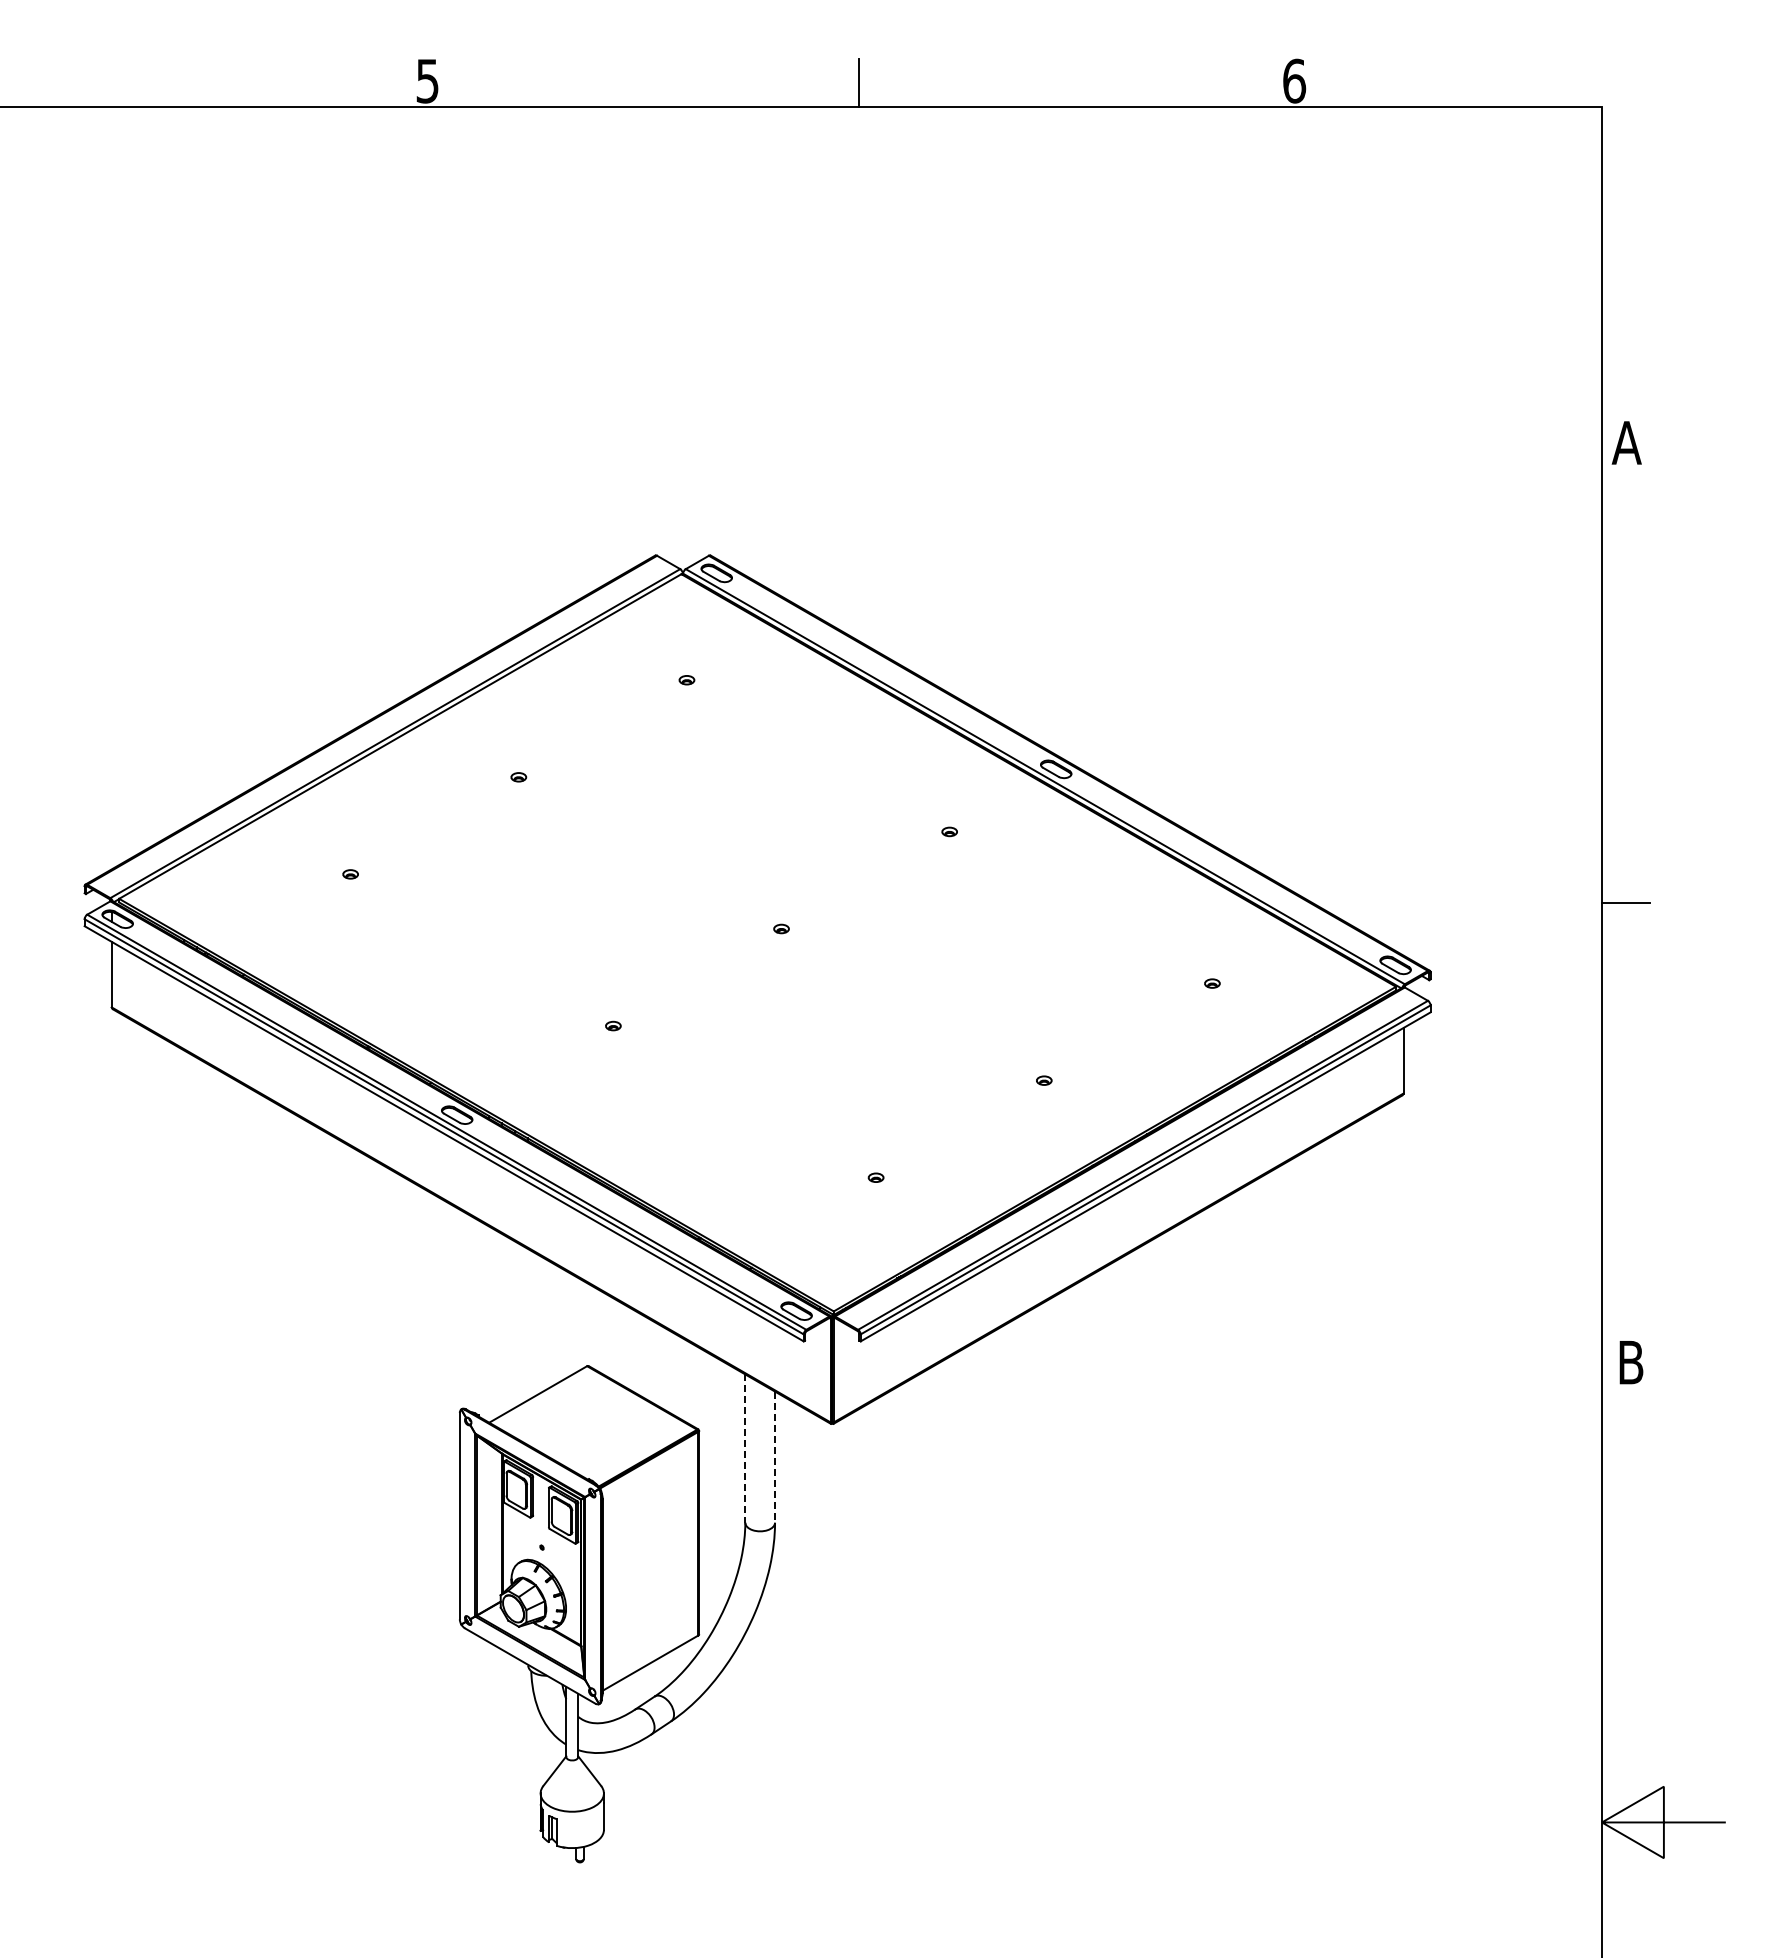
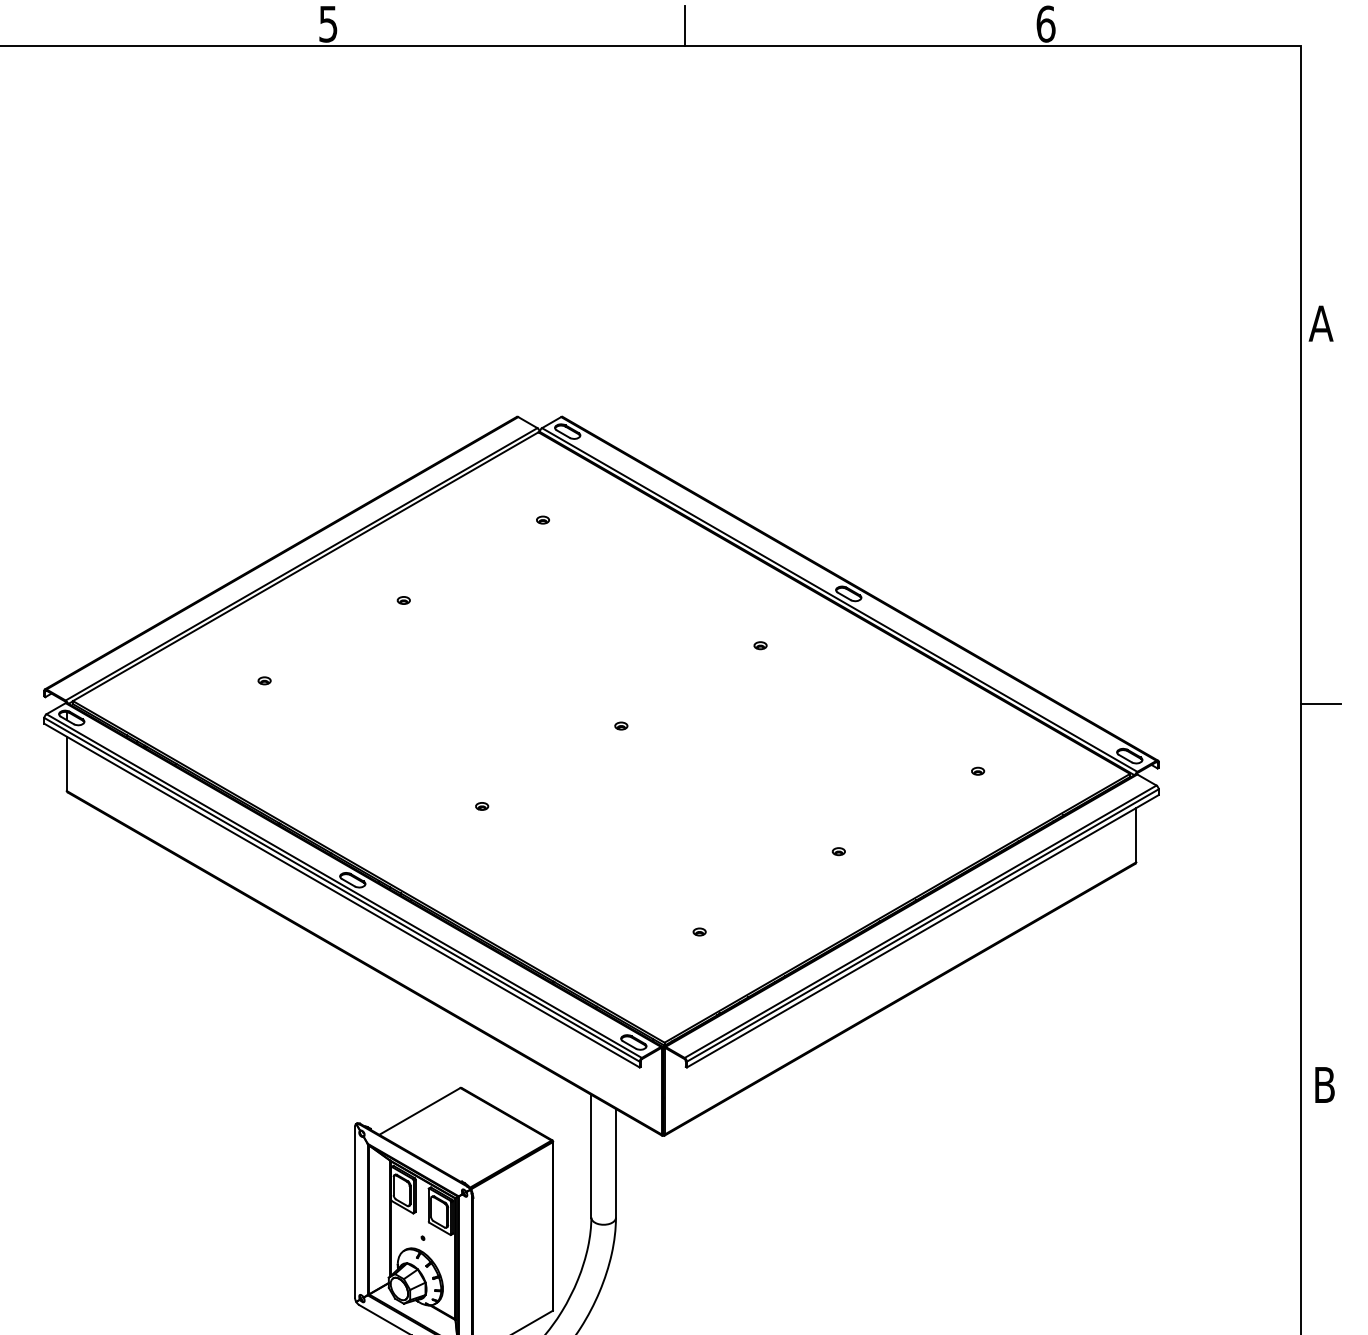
line: (745, 1449) -> (591, 1156), dashed -> solid
line: (775, 1457) -> (616, 1163), dashed -> solid

